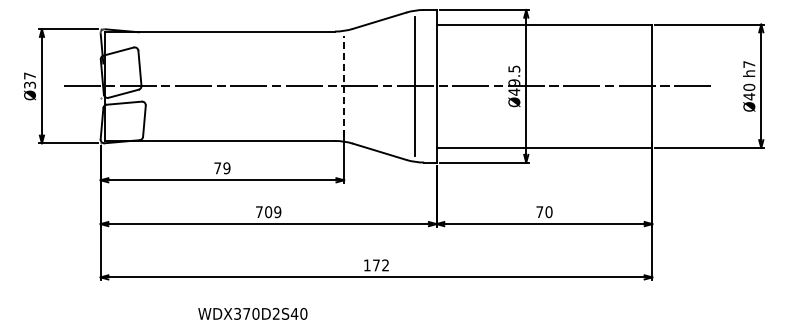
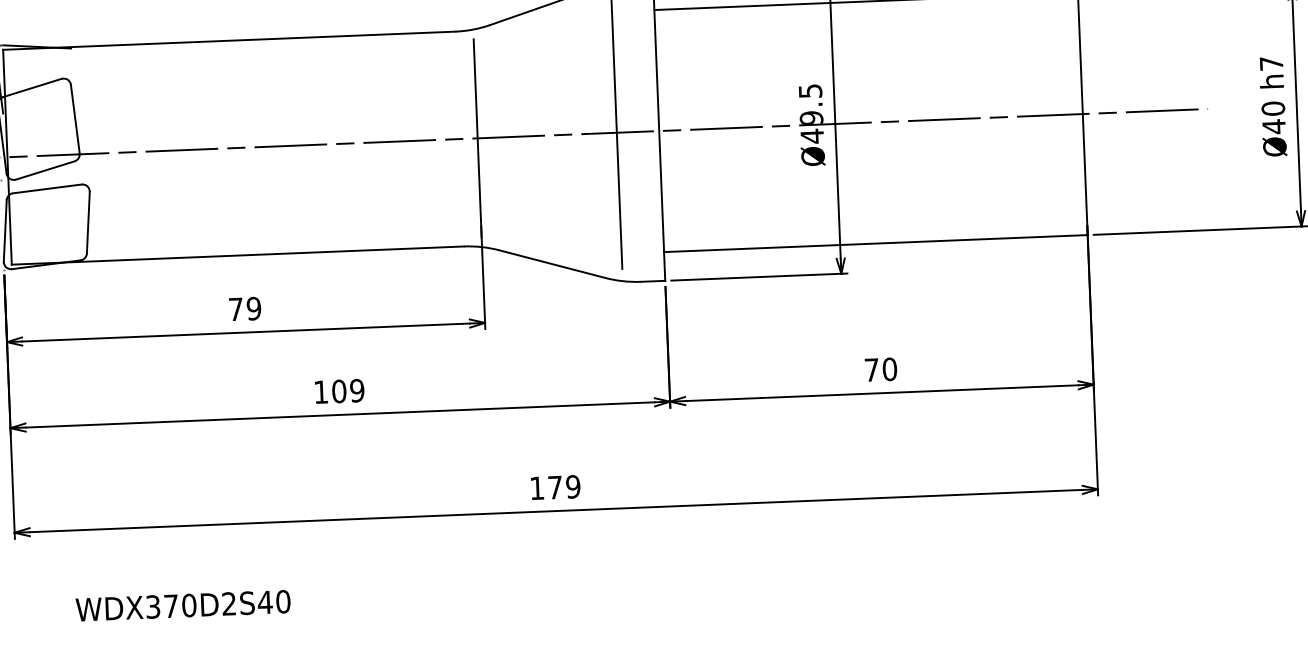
line: (344, 85) -> (478, 136), dashed -> solid
text: (259, 211) -> (321, 390), 709 -> 109
text: (385, 265) -> (573, 487), 172 -> 179
text: (252, 313) -> (182, 604), moved

